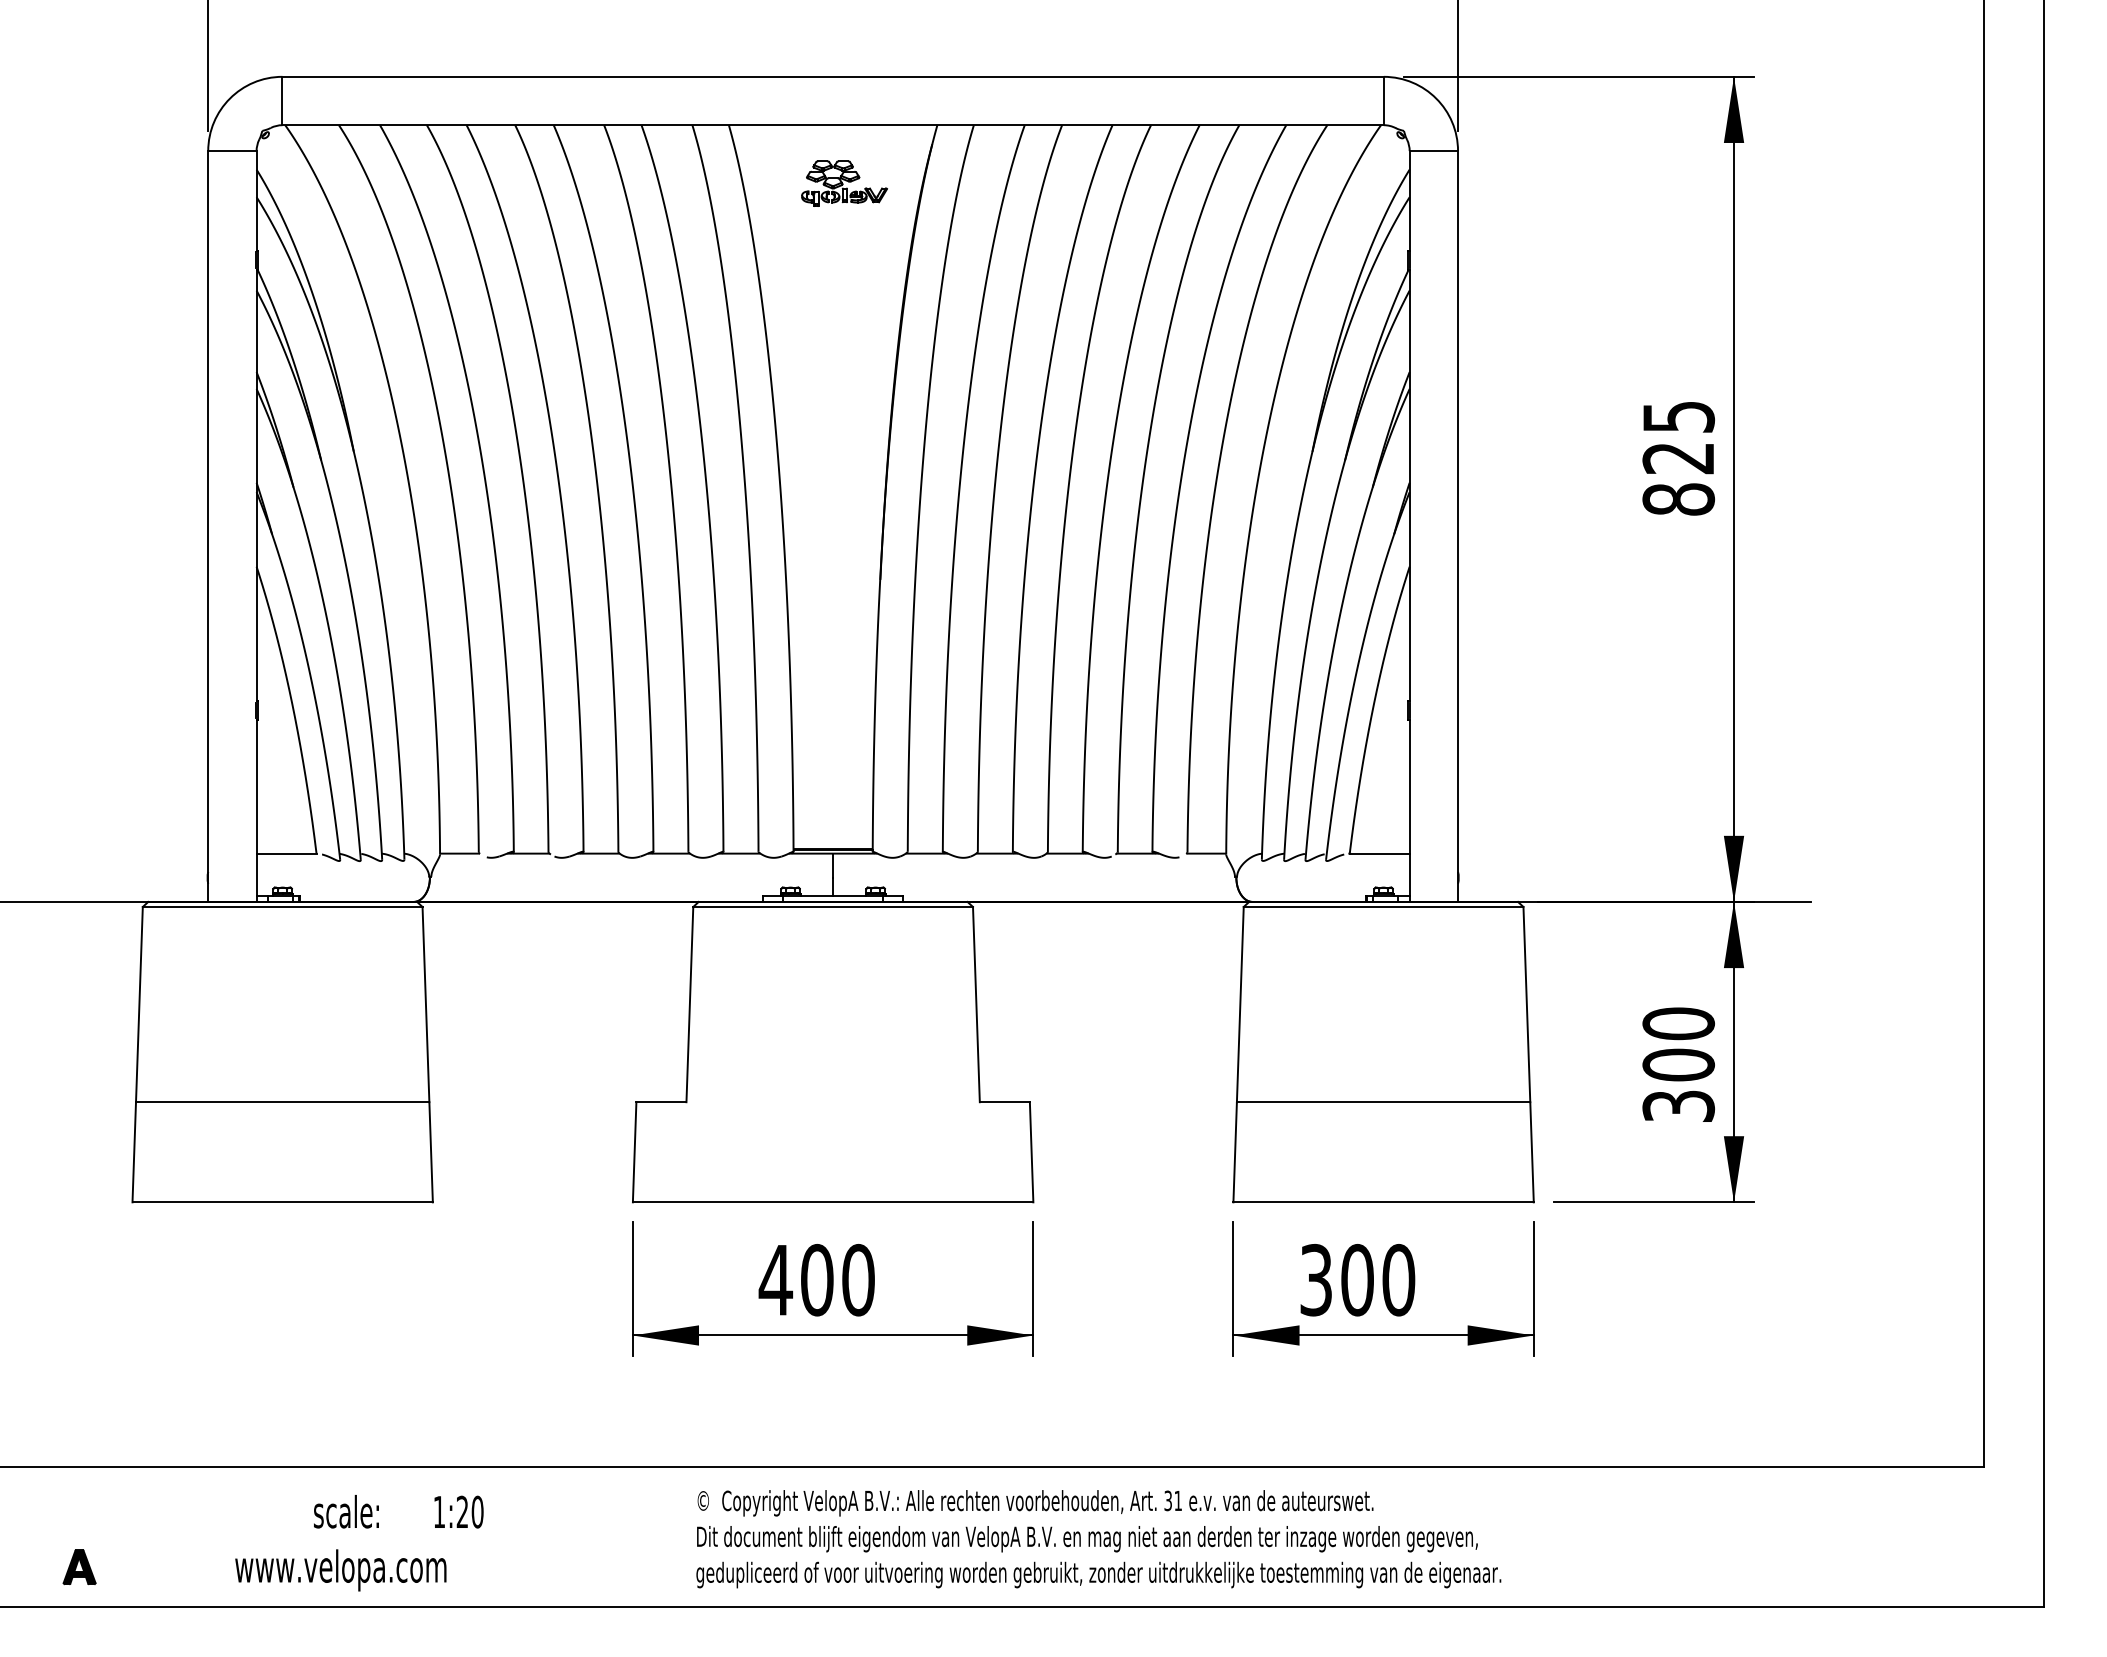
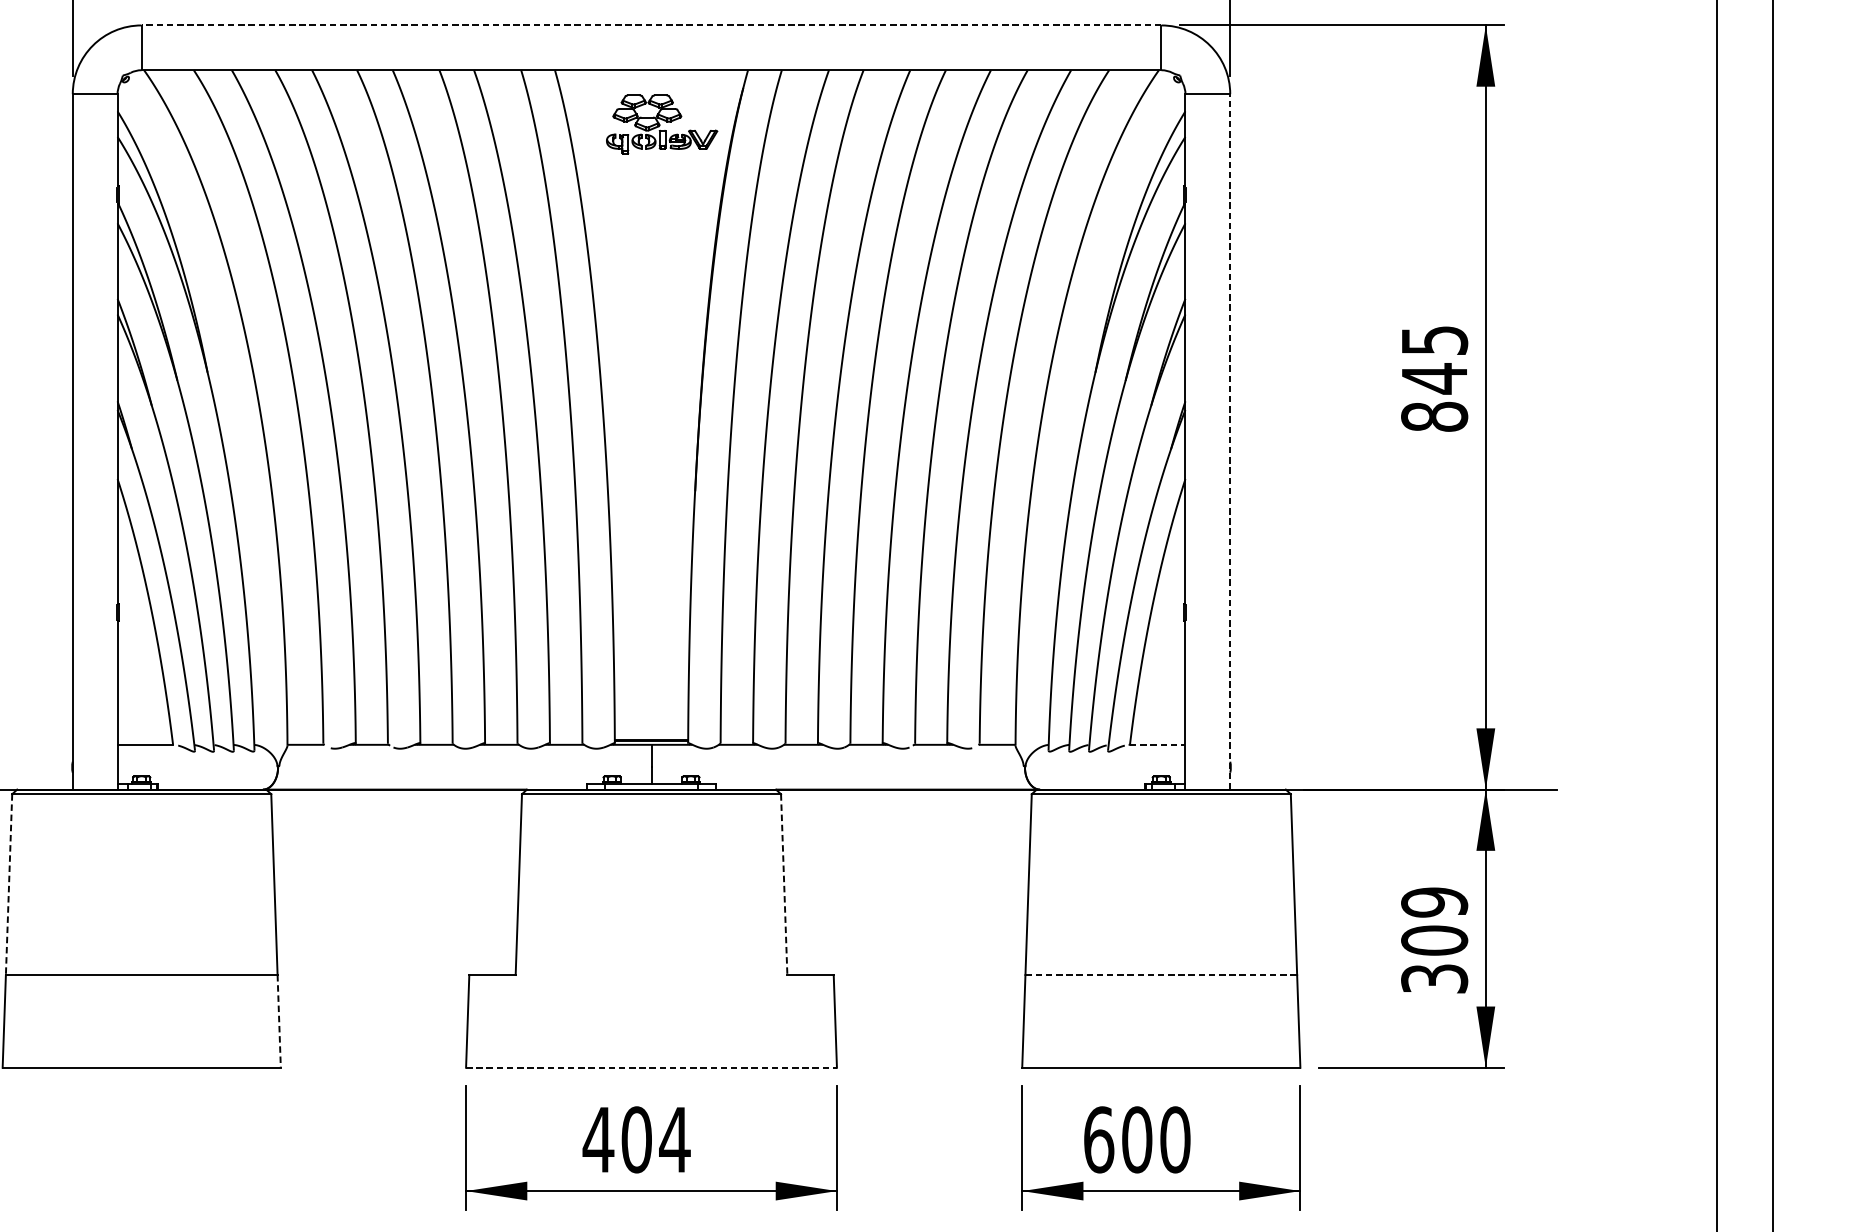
line: (833, 76) -> (651, 25), solid -> dashed
part: (844, 183) -> (662, 124), size x1.4
text: (1677, 458) -> (1433, 378), 825 -> 845
line: (1458, 526) -> (1230, 441), solid -> dashed
line: (1379, 853) -> (1157, 744), solid -> dashed
line: (139, 1004) -> (9, 884), solid -> dashed
line: (976, 1004) -> (784, 884), solid -> dashed
text: (1678, 1023) -> (1434, 902), 300 -> 309
line: (1383, 1102) -> (1161, 975), solid -> dashed
line: (431, 1152) -> (279, 1021), solid -> dashed
line: (833, 1202) -> (651, 1067), solid -> dashed
text: (858, 1279) -> (675, 1139), 400 -> 404
text: (1316, 1279) -> (1099, 1139), 300 -> 600

